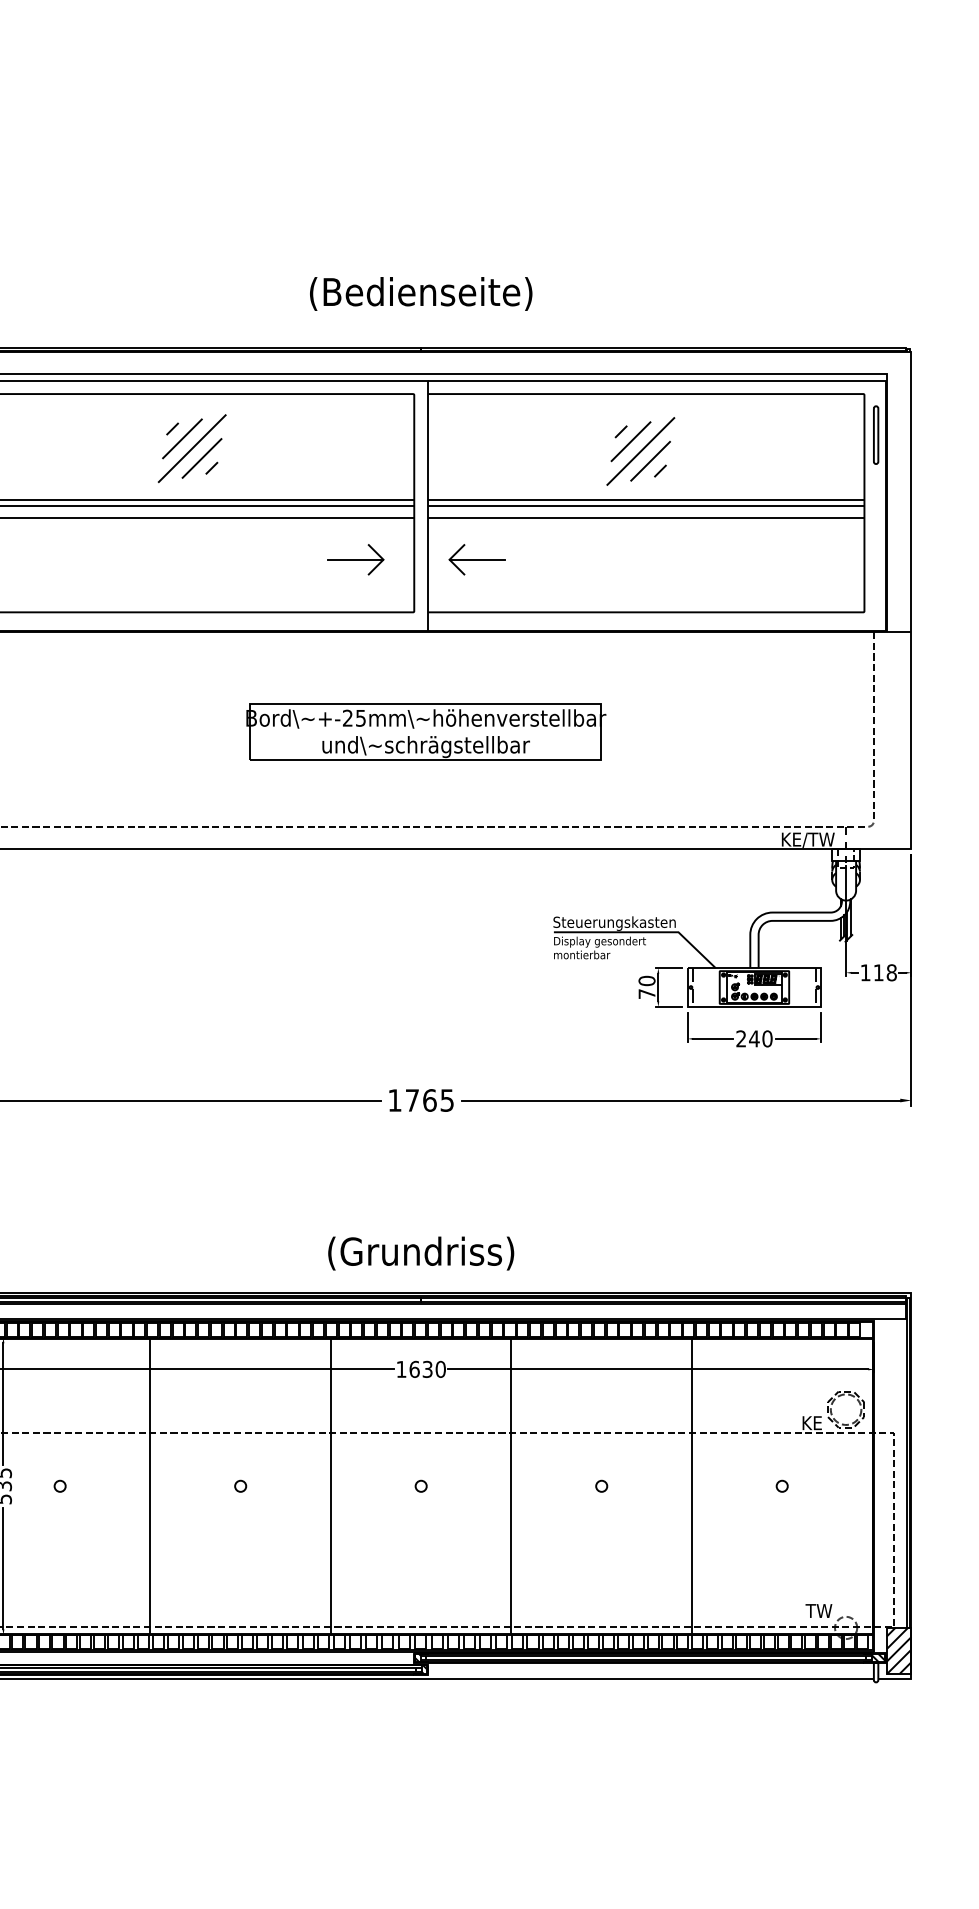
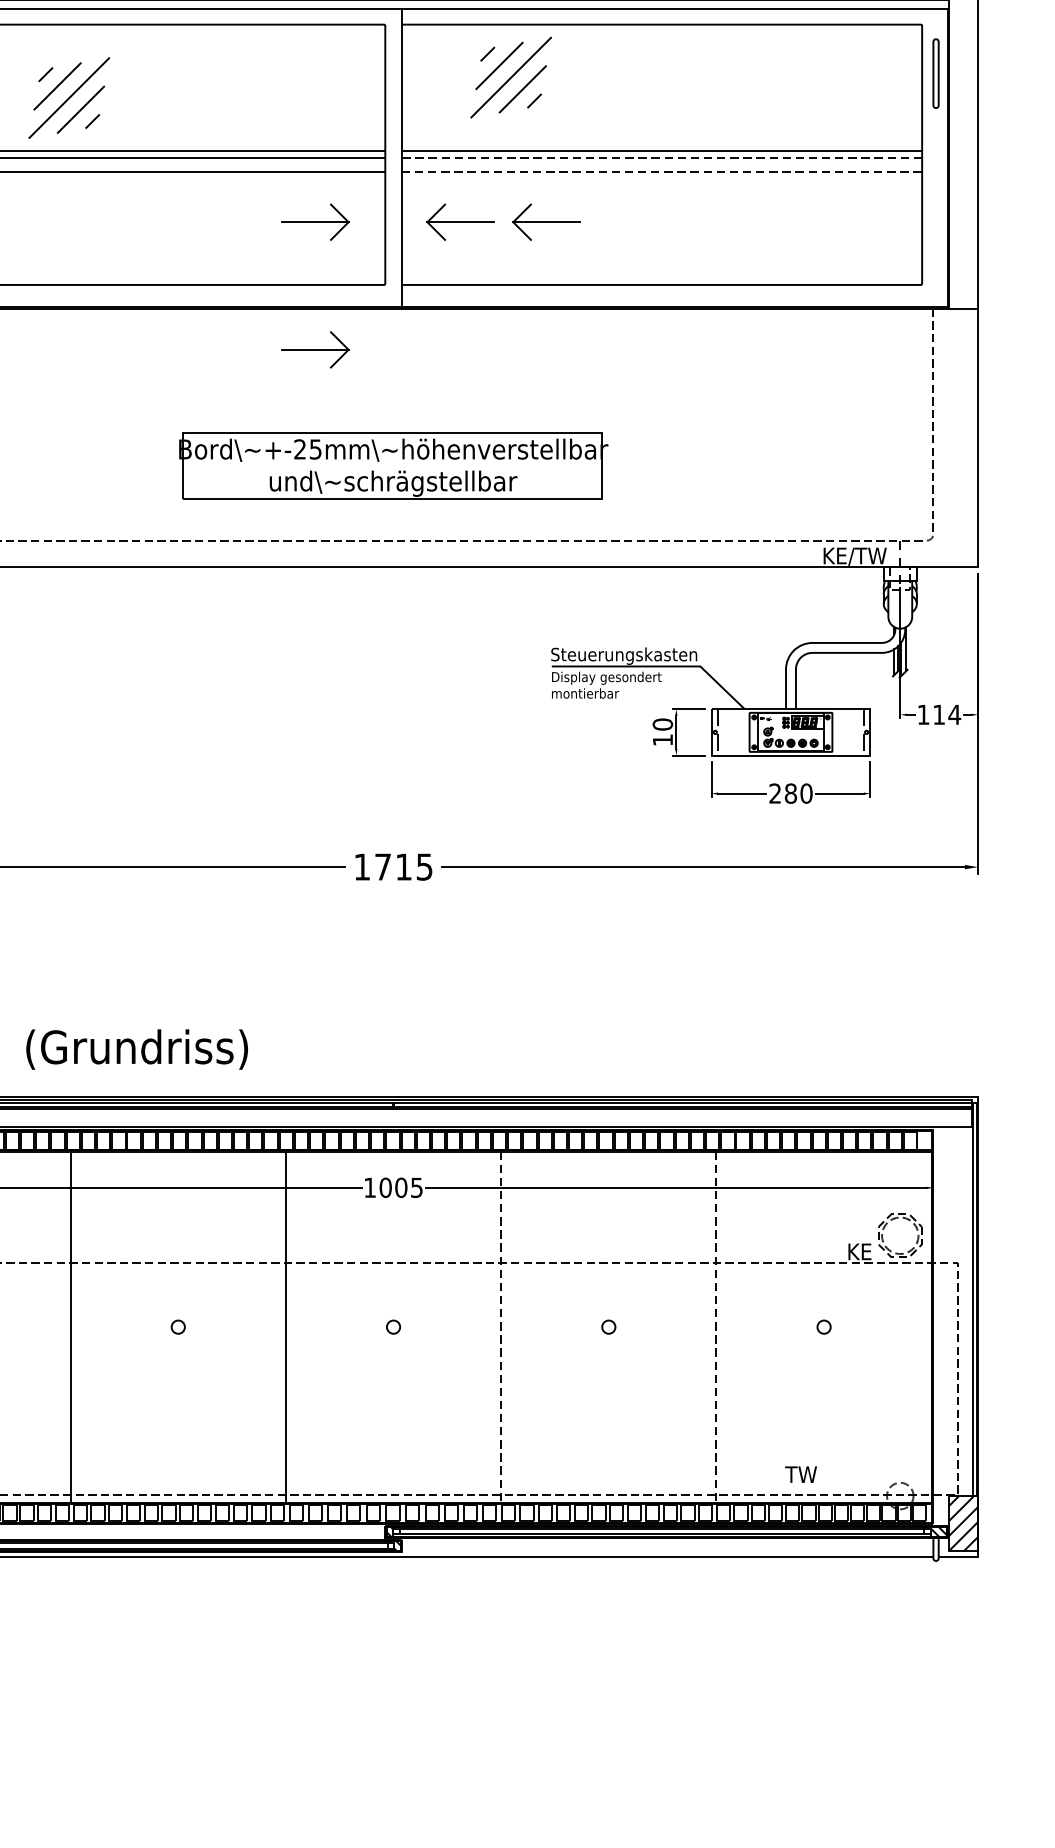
part: (191, 448) -> (68, 97), moved
part: (640, 451) -> (510, 77), moved
line: (645, 505) -> (661, 157), solid -> dashed
line: (646, 517) -> (662, 171), solid -> dashed
part: (548, 559) -> (545, 221), added
part: (355, 666) -> (315, 349), added
part: (426, 731) -> (393, 465), moved
text: (891, 972) -> (954, 714), 118 -> 114
text: (646, 993) -> (662, 739), 70 -> 10
text: (754, 1038) -> (791, 793), 240 -> 280
text: (429, 1100) -> (403, 867), 1765 -> 1715
text: (421, 1253) -> (137, 1049), moved
text: (427, 1368) -> (401, 1186), 1630 -> 1005
line: (511, 1486) -> (501, 1327), solid -> dashed
line: (691, 1486) -> (715, 1327), solid -> dashed
text: (818, 1610) -> (800, 1474), moved

